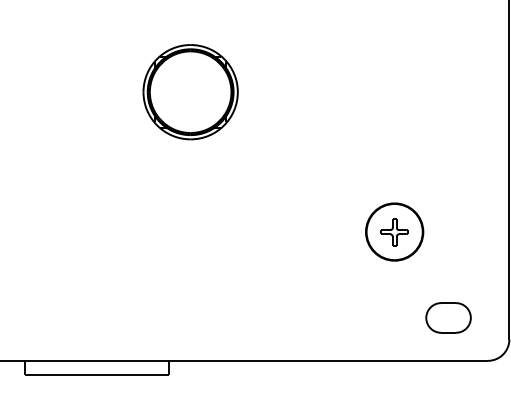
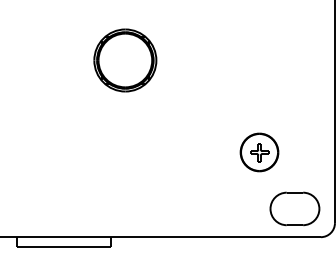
part: (447, 317) -> (294, 208), size x1.67

